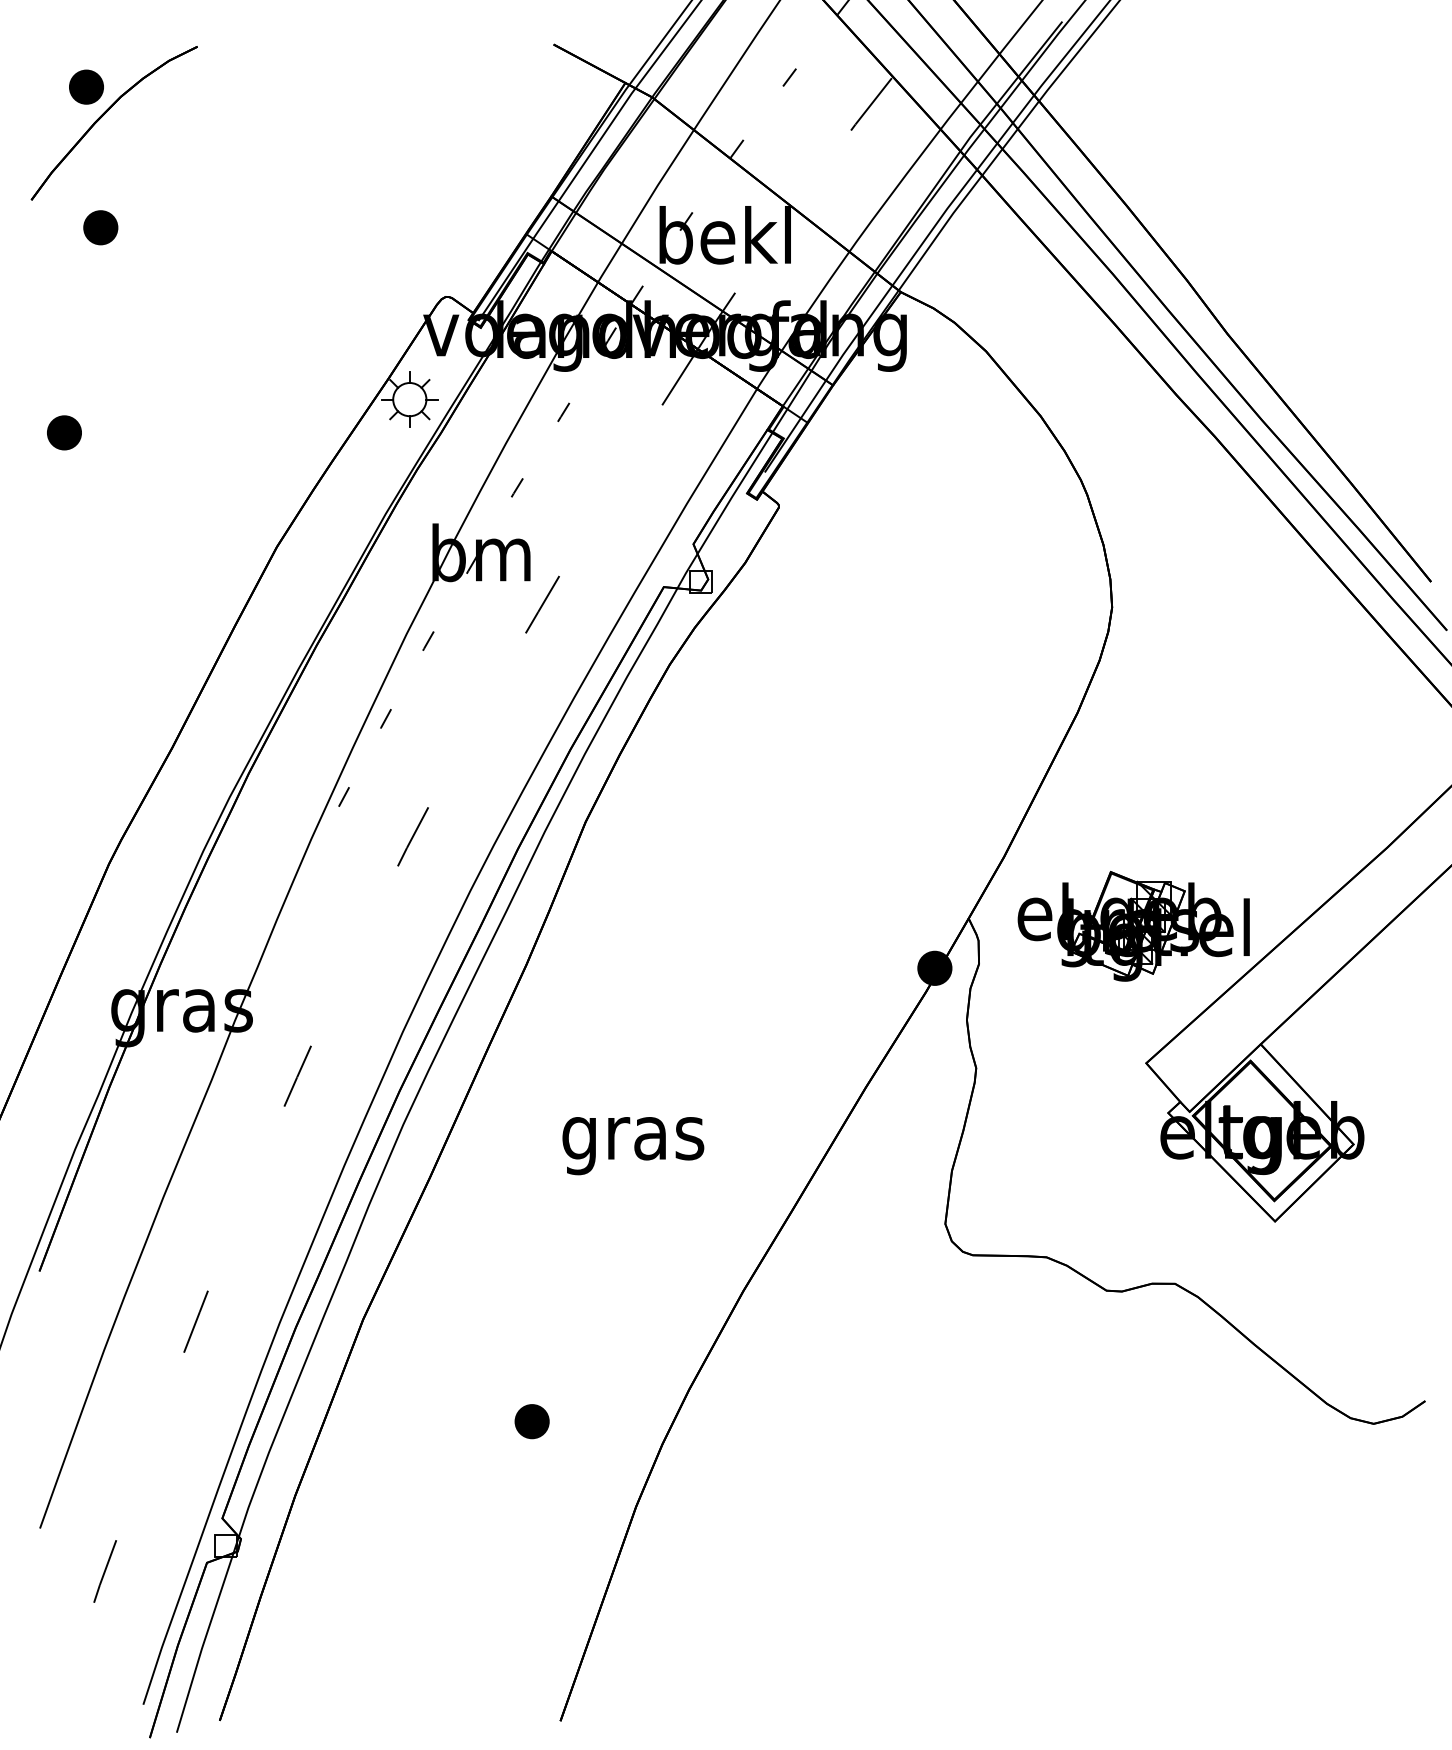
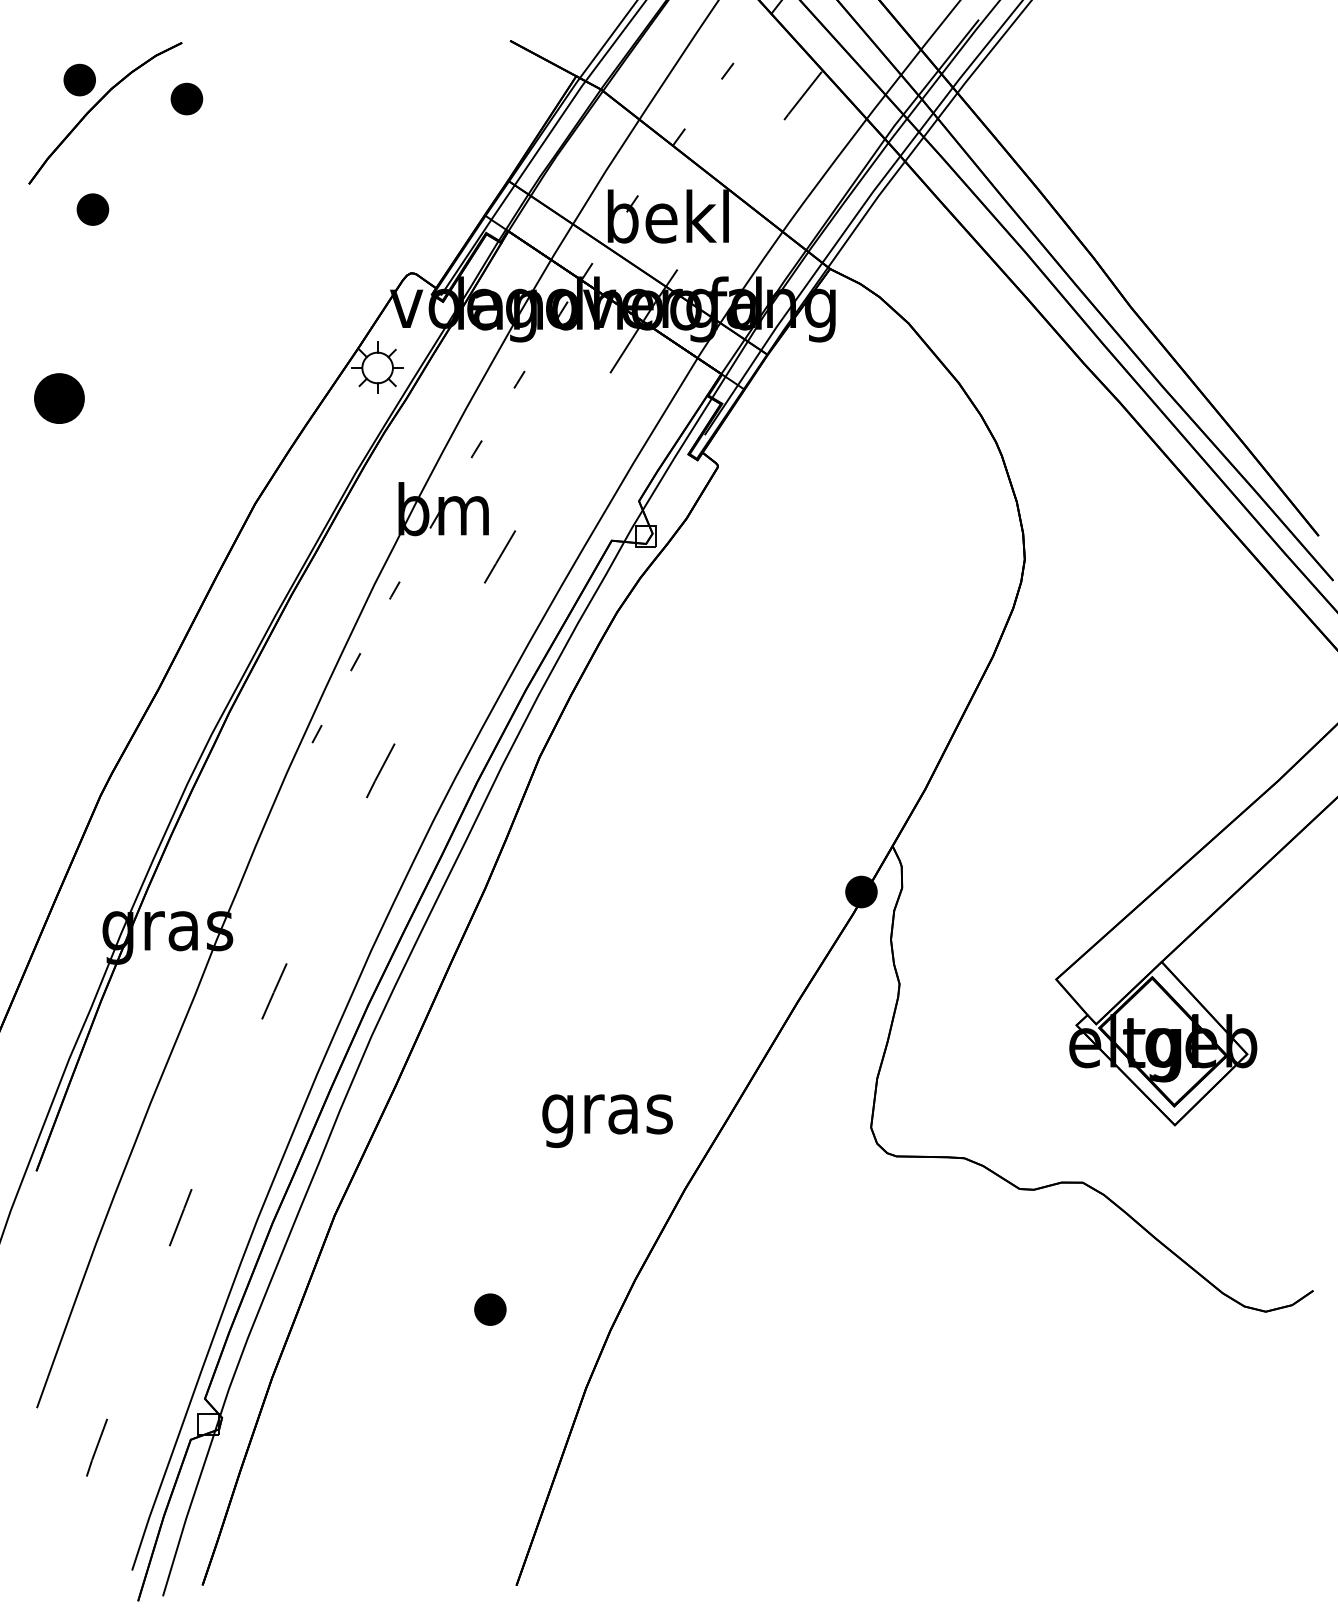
part: (202, 107) -> (186, 98), added
part: (64, 432) -> (59, 398), size x1.6
part: (1133, 926) -> (1044, 853), removed
text: (633, 1146) -> (607, 1121), moved

